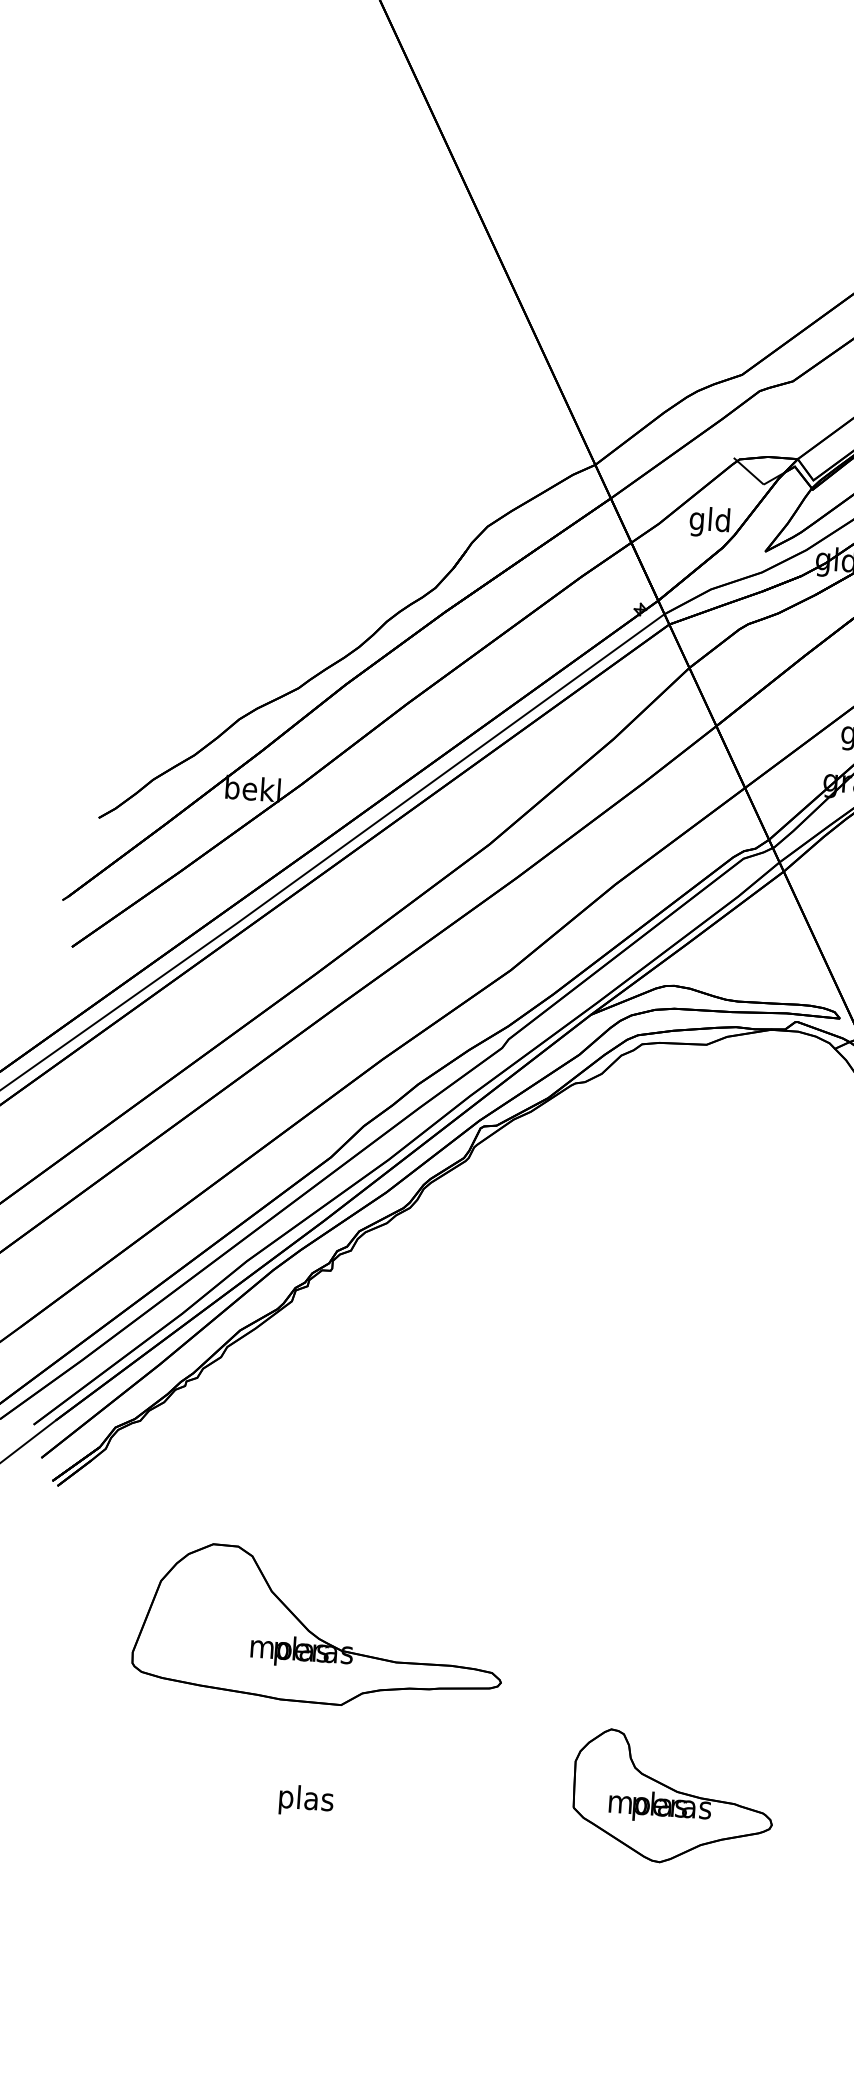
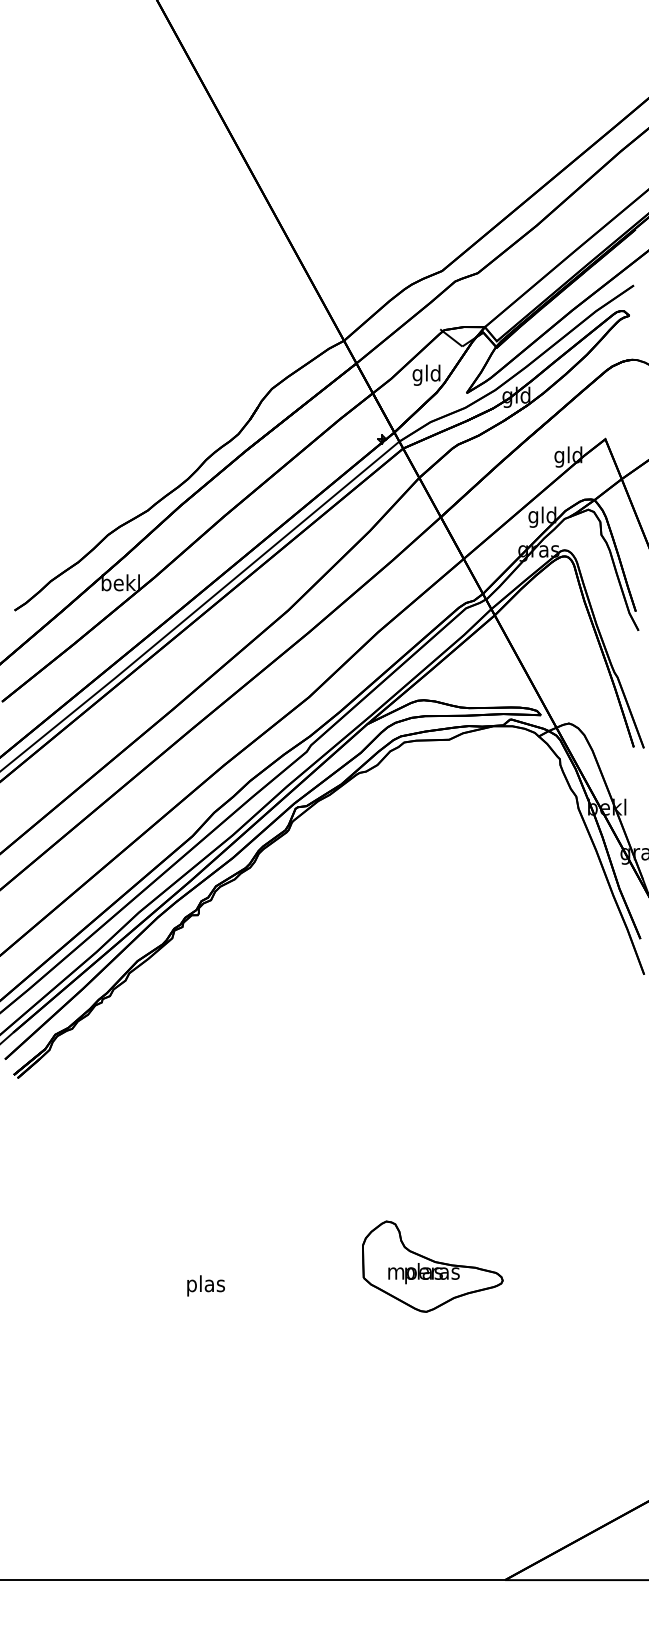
part: (320, 1627) -> (207, 1164), removed
part: (672, 1798) -> (432, 1266), moved

